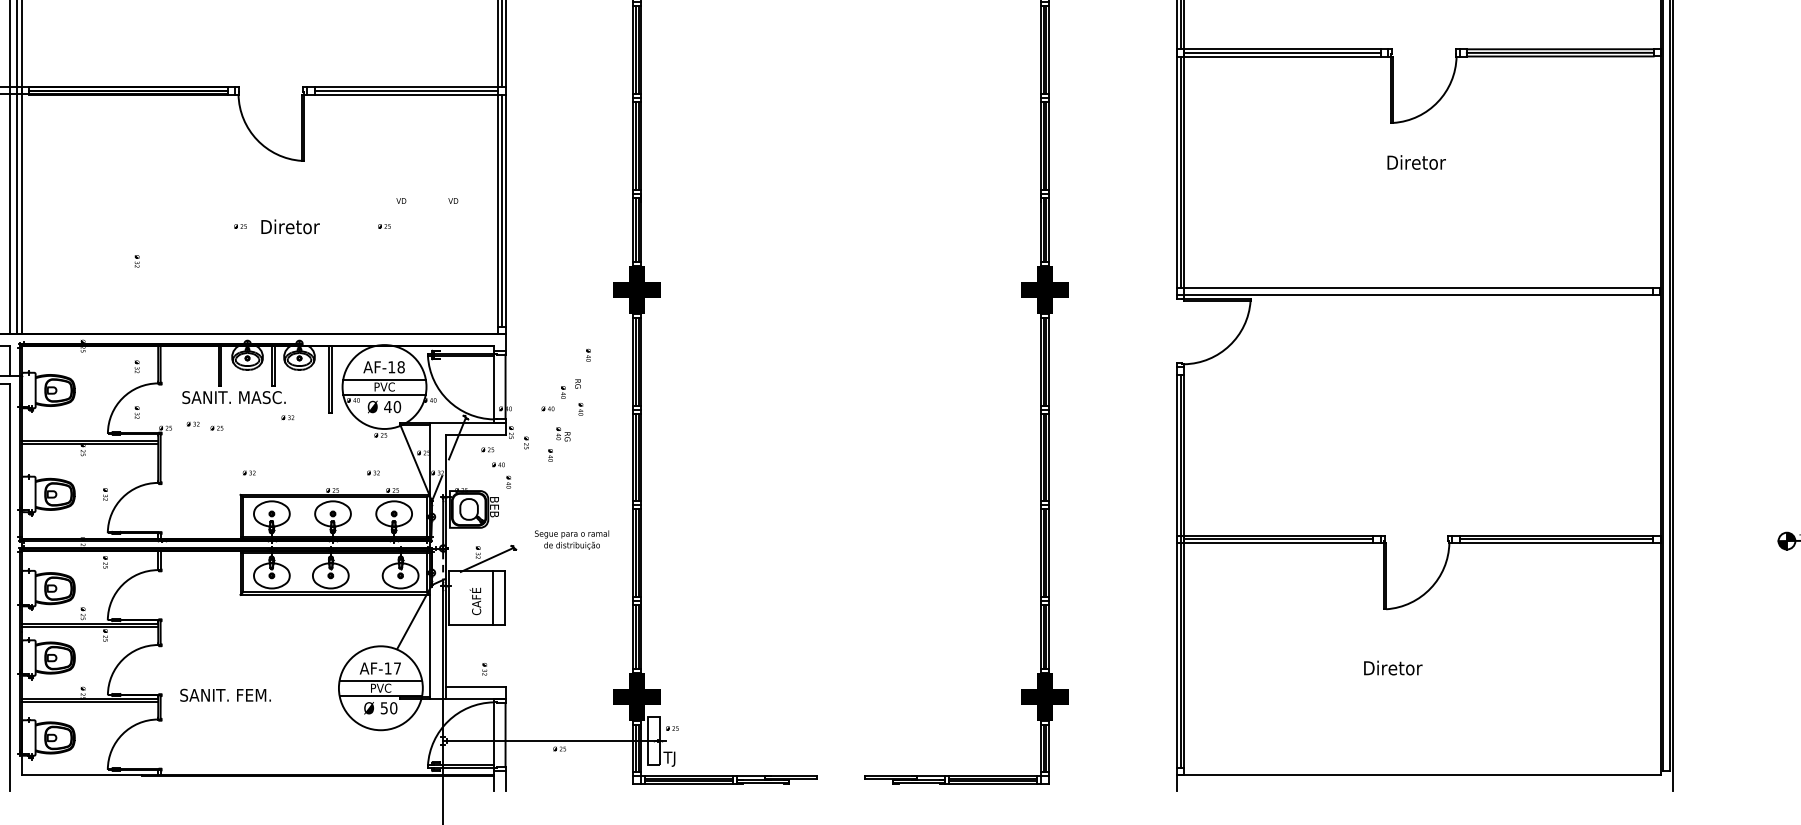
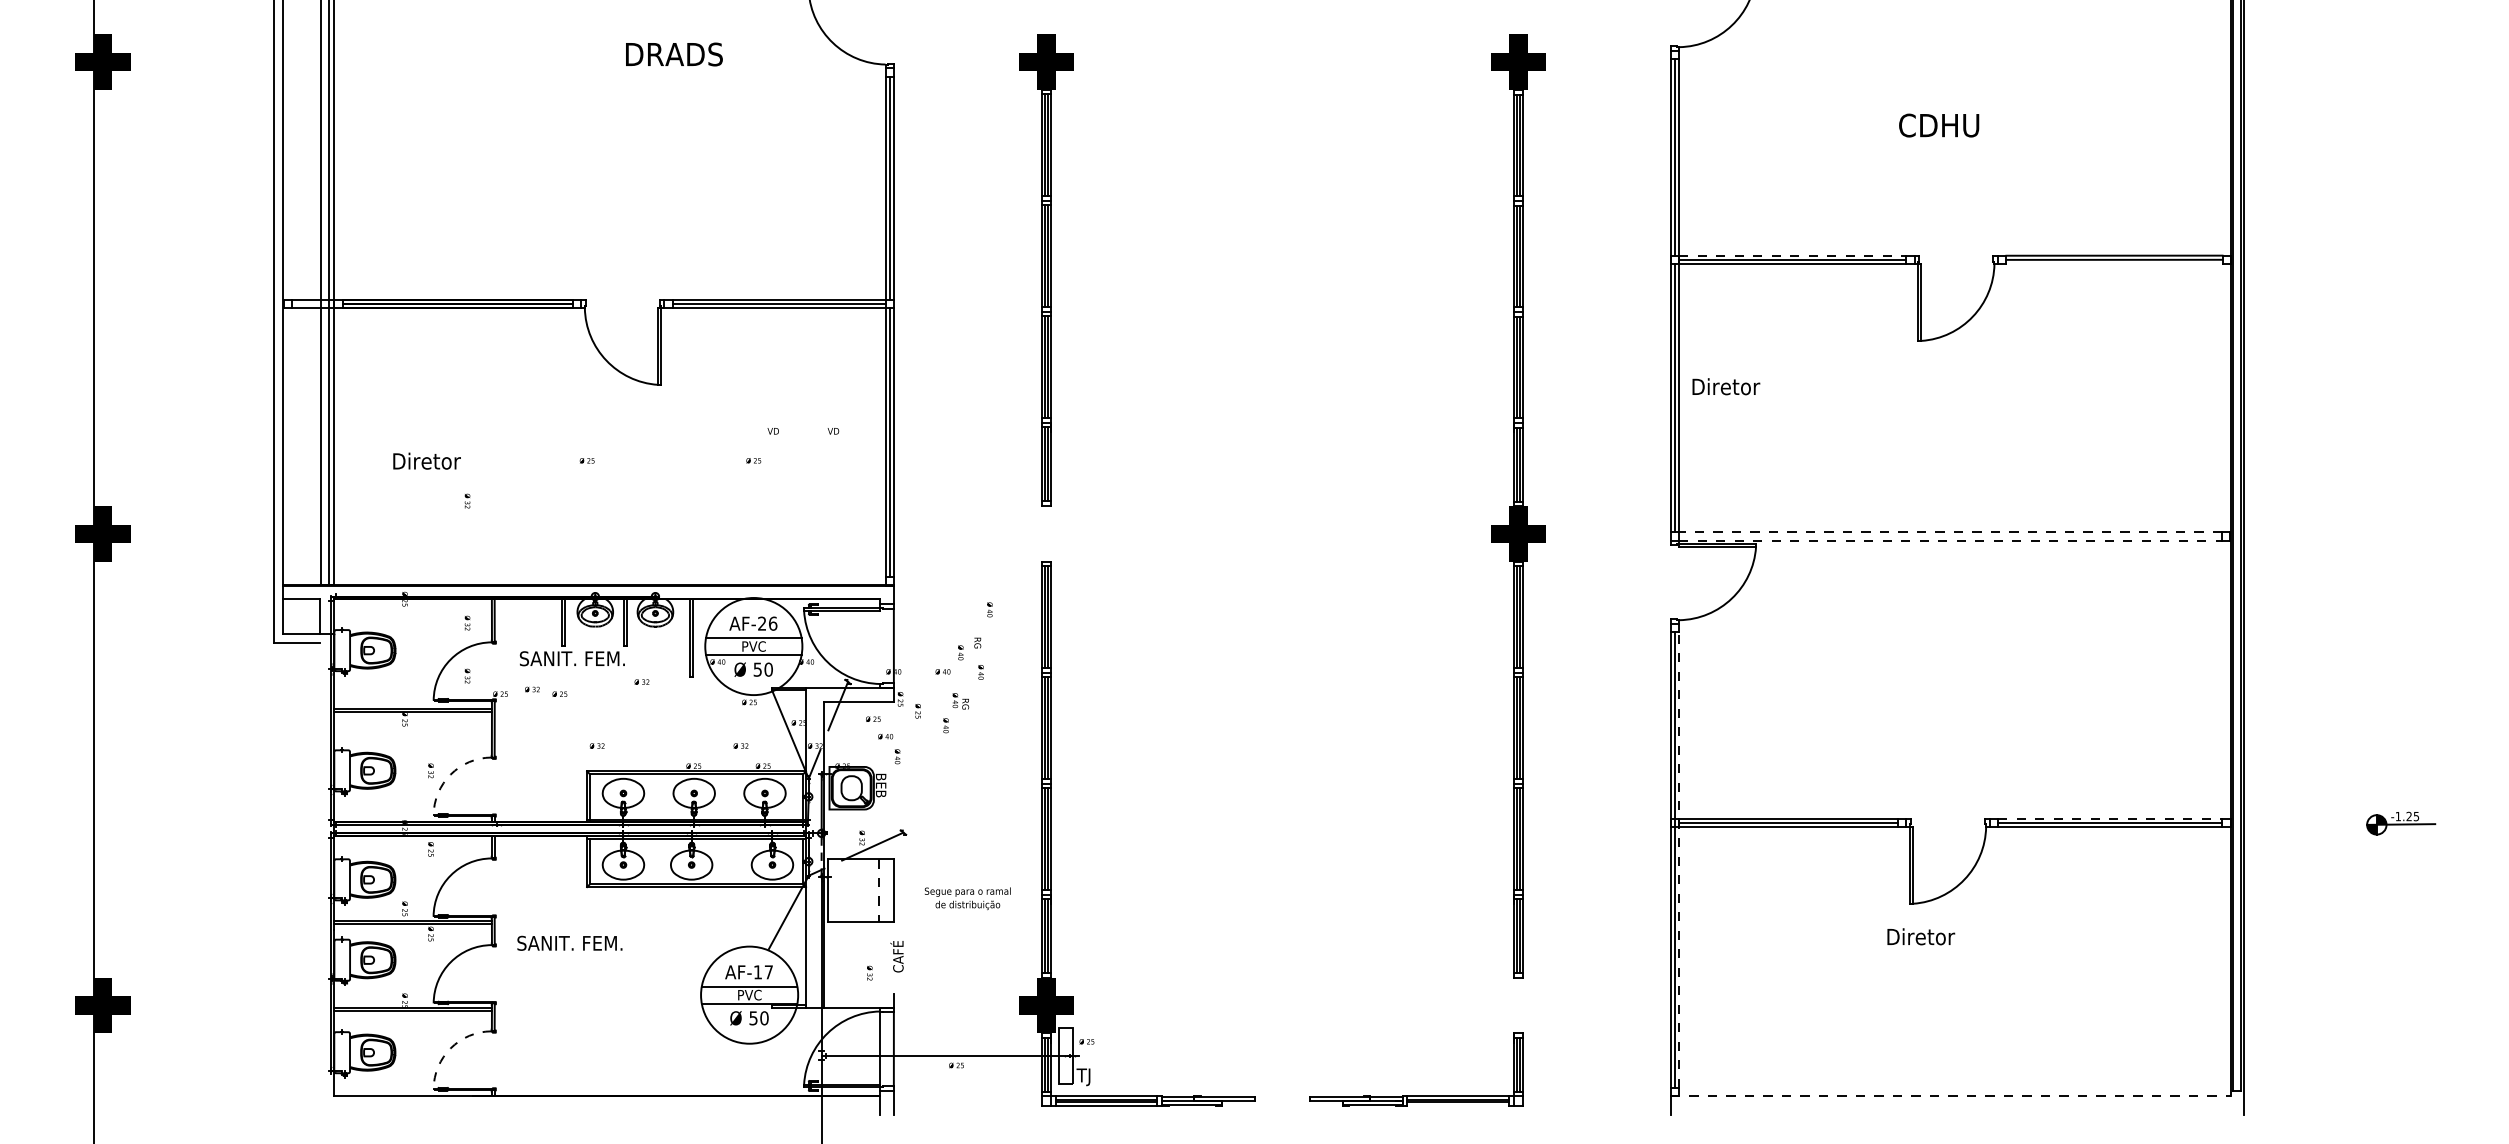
line: (1282, 49) -> (1792, 255), solid -> dashed
line: (1560, 56) -> (2114, 263), removed
text: (1416, 162) -> (1726, 386), moved
text: (290, 226) -> (426, 460), moved
line: (1418, 288) -> (1950, 532), solid -> dashed
fill: (637, 289) -> (1046, 533), removed
line: (1419, 295) -> (1951, 540), solid -> dashed
text: (396, 367) -> (767, 623), AF-18 -> AF-26
line: (493, 387) -> (879, 647), removed
text: (263, 397) -> (613, 658), SANIT. MASC. -> SANIT. FEM.
text: (387, 406) -> (757, 669), 40 -> 50
arc: (122, 497) -> (450, 774), solid -> dashed
line: (1556, 535) -> (2110, 818), solid -> dashed
text: (571, 539) -> (967, 898), moved
line: (1184, 571) -> (1679, 859), solid -> dashed
line: (10, 587) -> (320, 878), removed
line: (493, 597) -> (879, 890), solid -> dashed
text: (474, 601) -> (896, 956), moved
text: (1393, 667) -> (1921, 936), moved
line: (474, 686) -> (858, 993), removed
text: (225, 694) -> (569, 942), moved
fill: (1045, 697) -> (1518, 1005), removed
arc: (122, 734) -> (450, 1048), solid -> dashed
line: (1418, 775) -> (1950, 1096), solid -> dashed
line: (993, 783) -> (1458, 1105), removed

